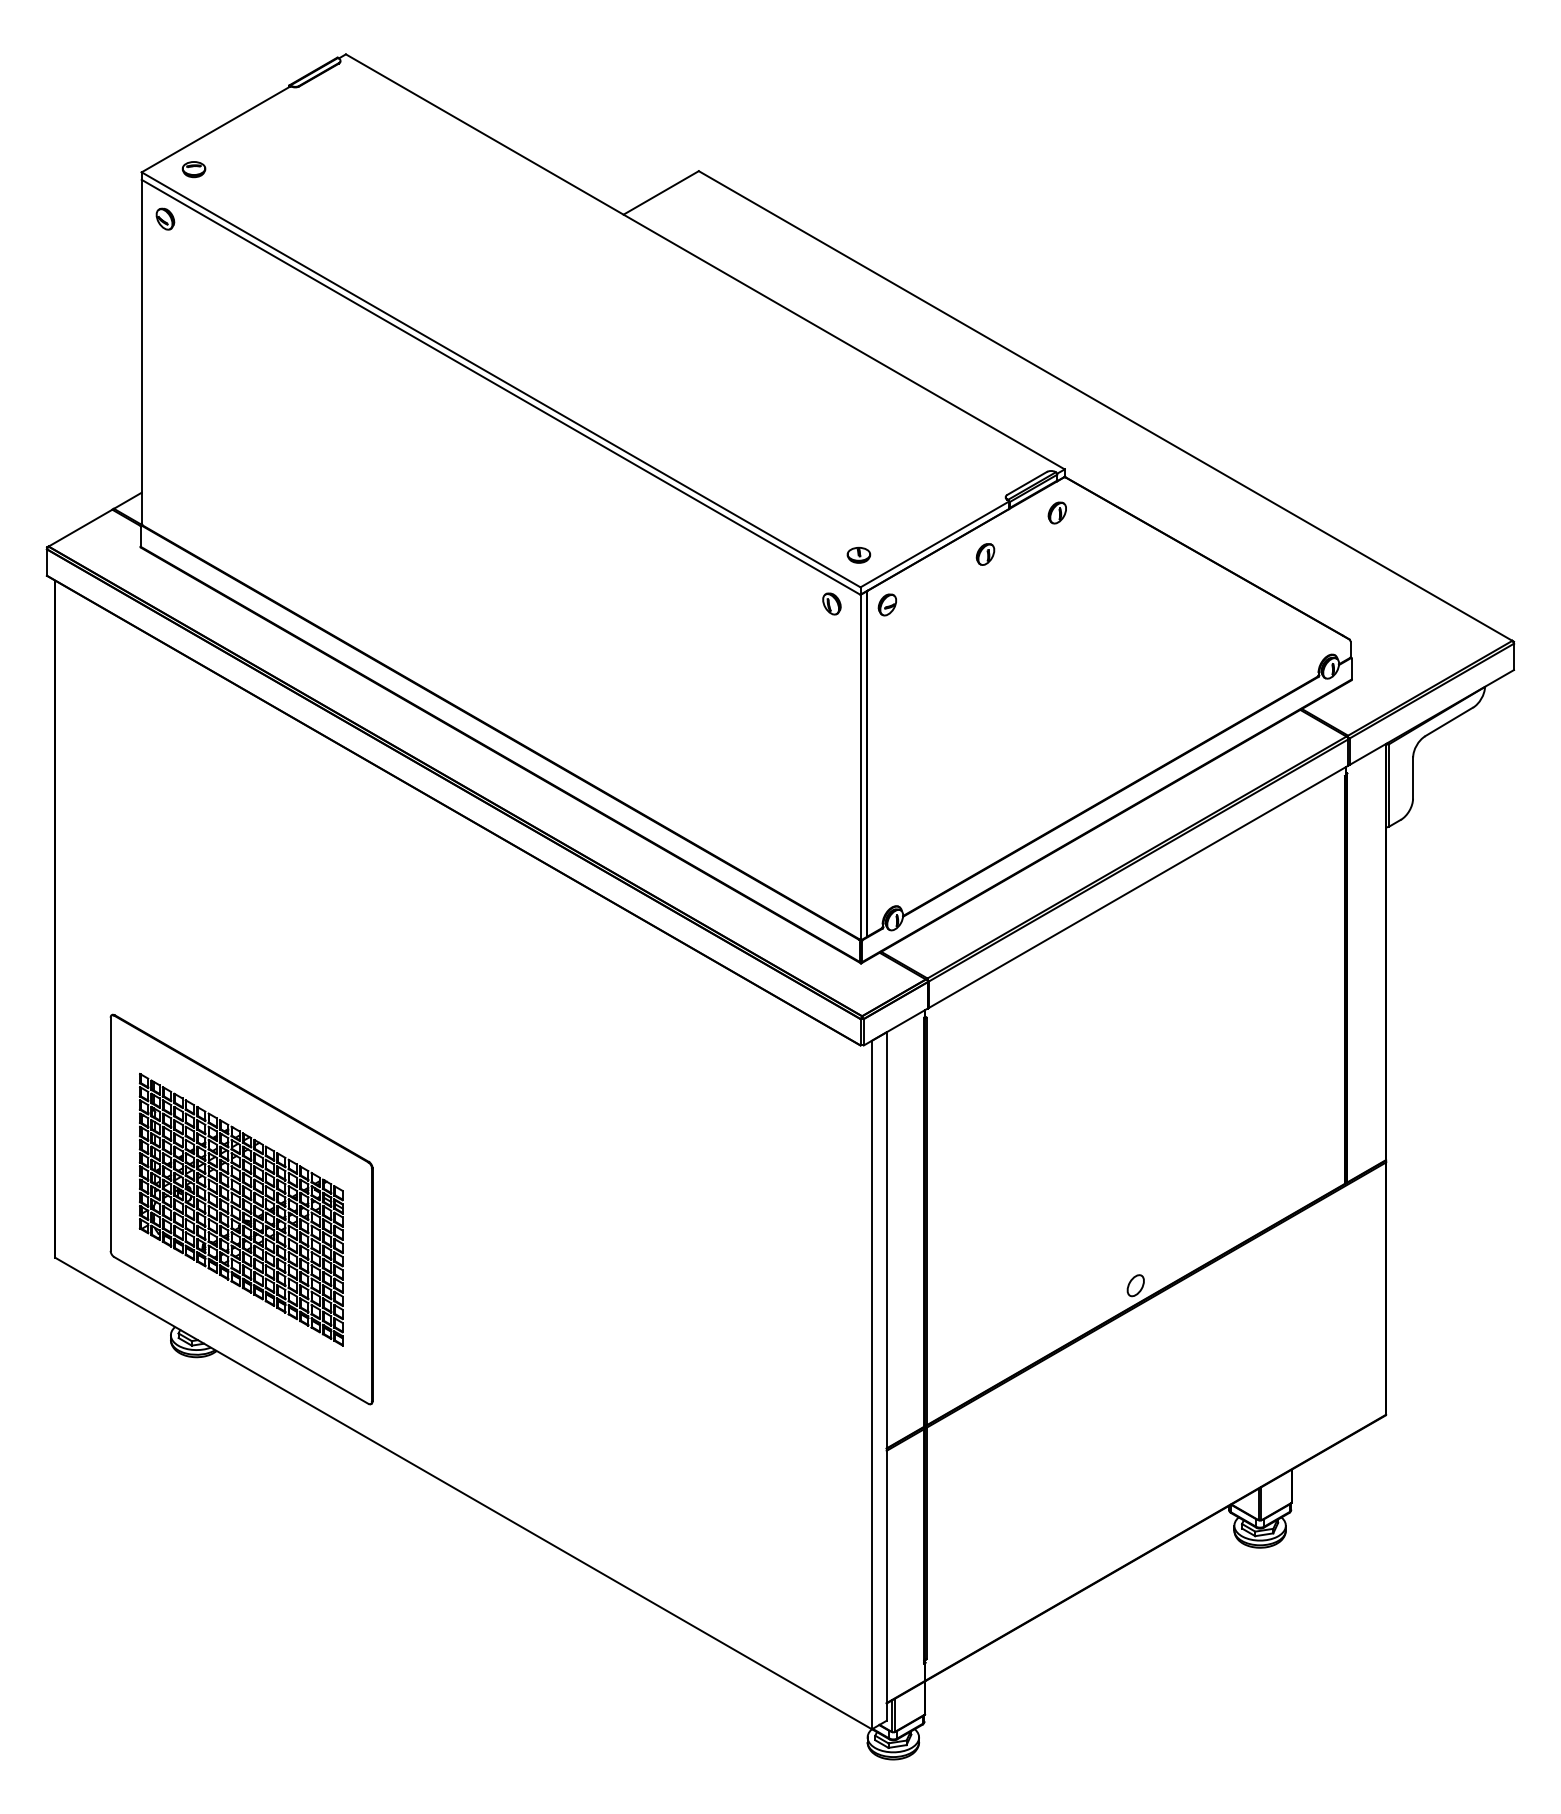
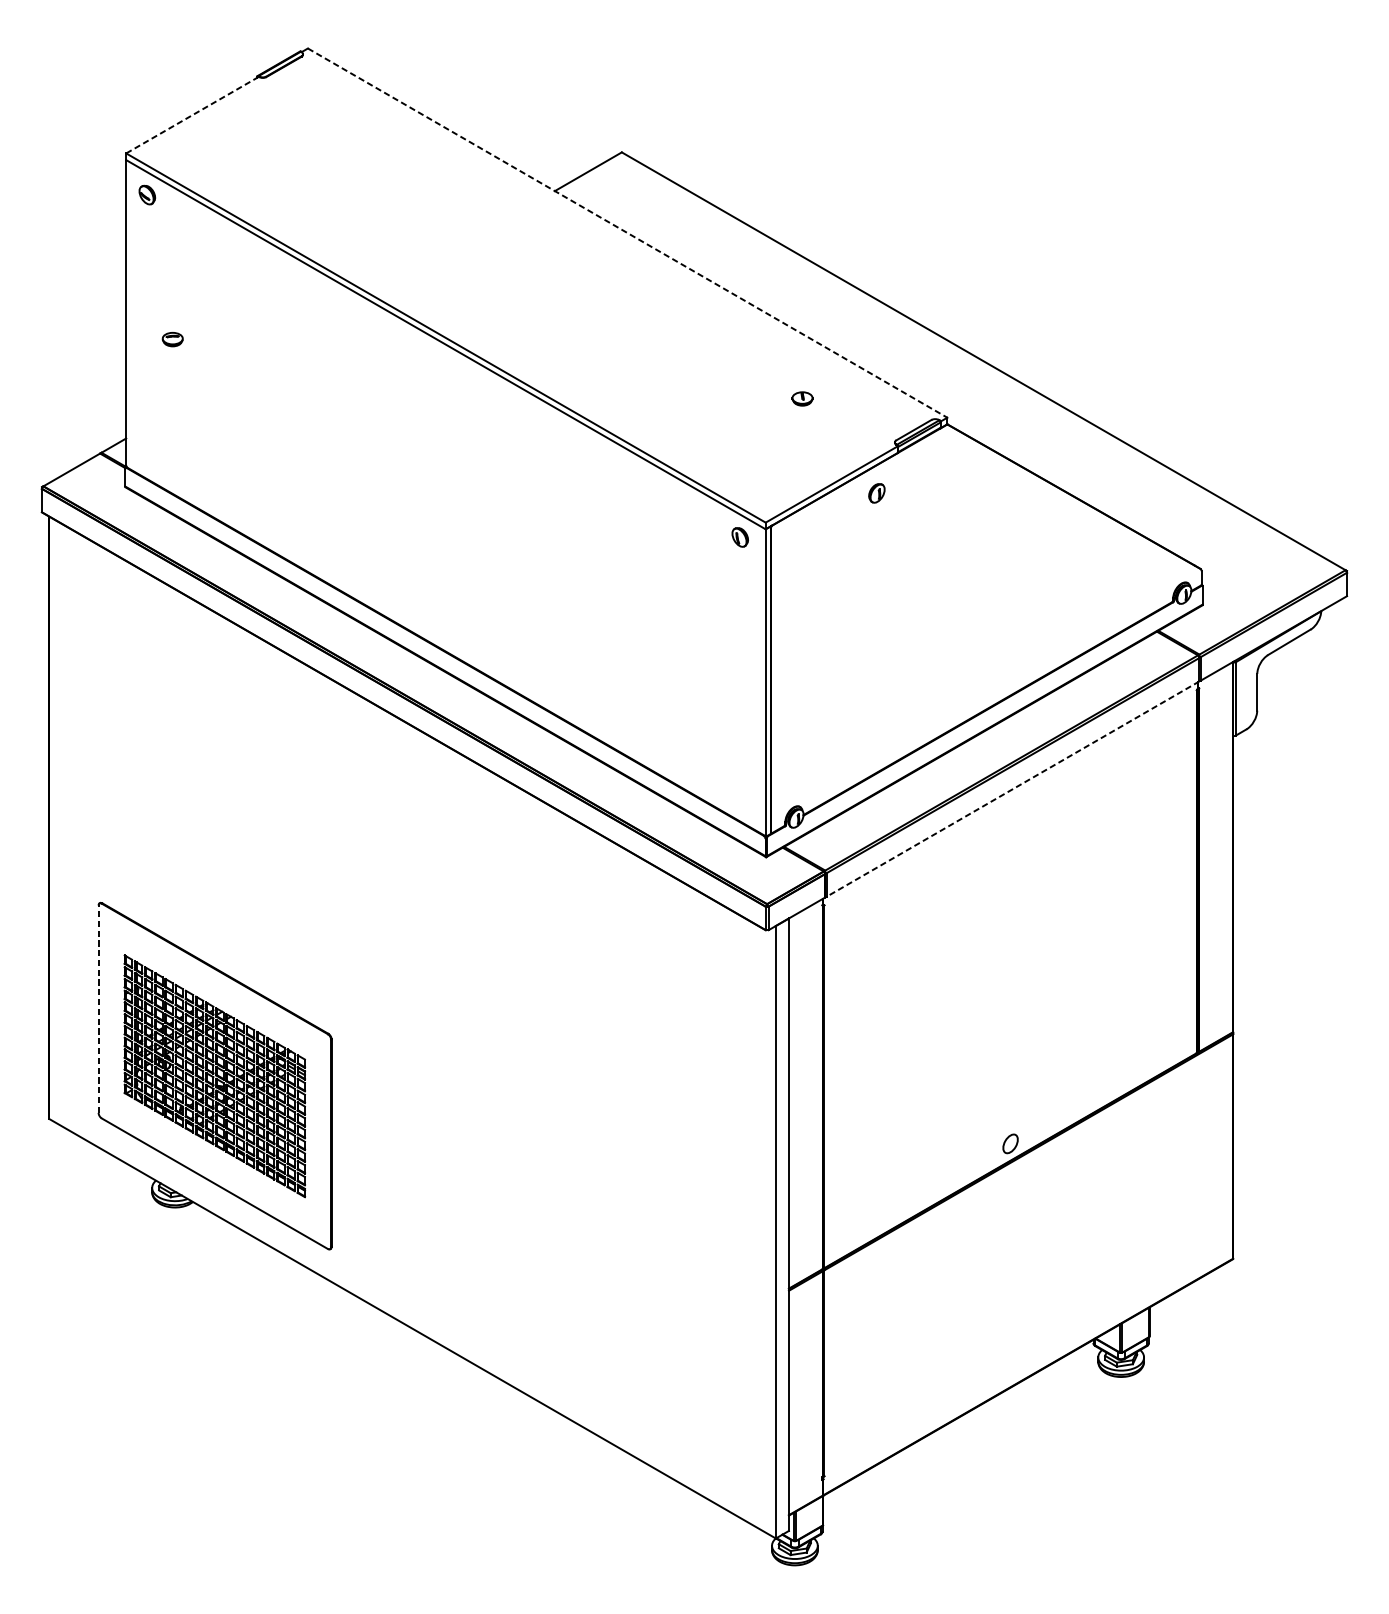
line: (216, 129) -> (192, 115), solid -> dashed
part: (193, 169) -> (172, 339), moved
line: (705, 262) -> (627, 233), solid -> dashed
part: (1056, 512) -> (940, 456), removed
part: (858, 554) -> (802, 398), moved
part: (886, 604) -> (788, 537), removed
line: (1138, 886) -> (1012, 788), solid -> dashed
line: (110, 1134) -> (98, 1009), solid -> dashed

